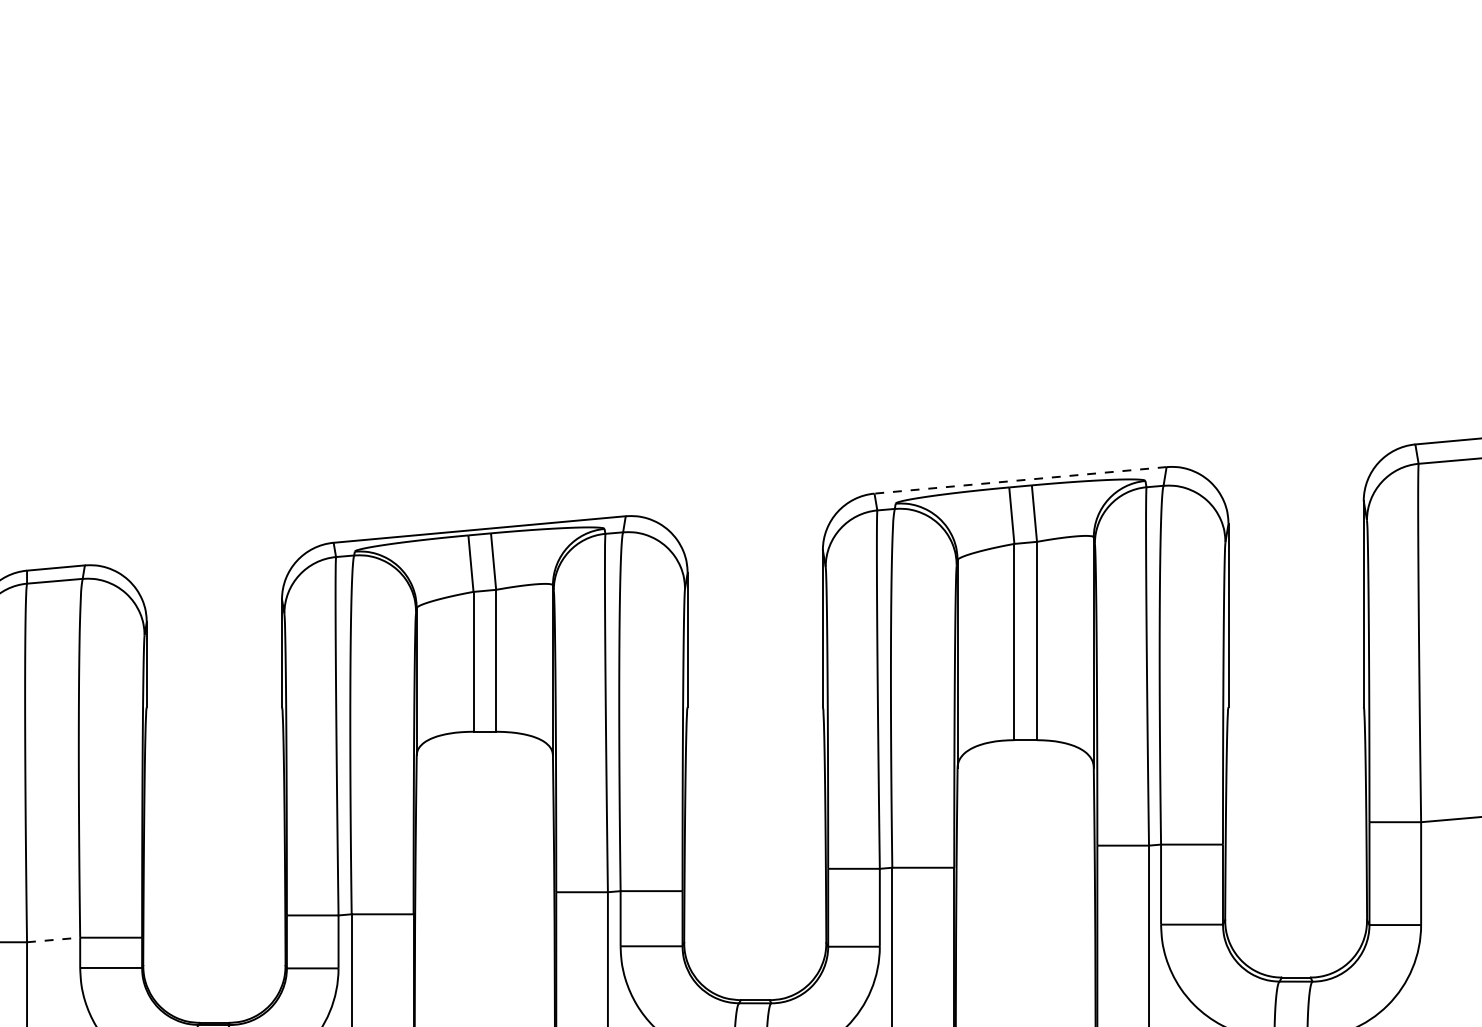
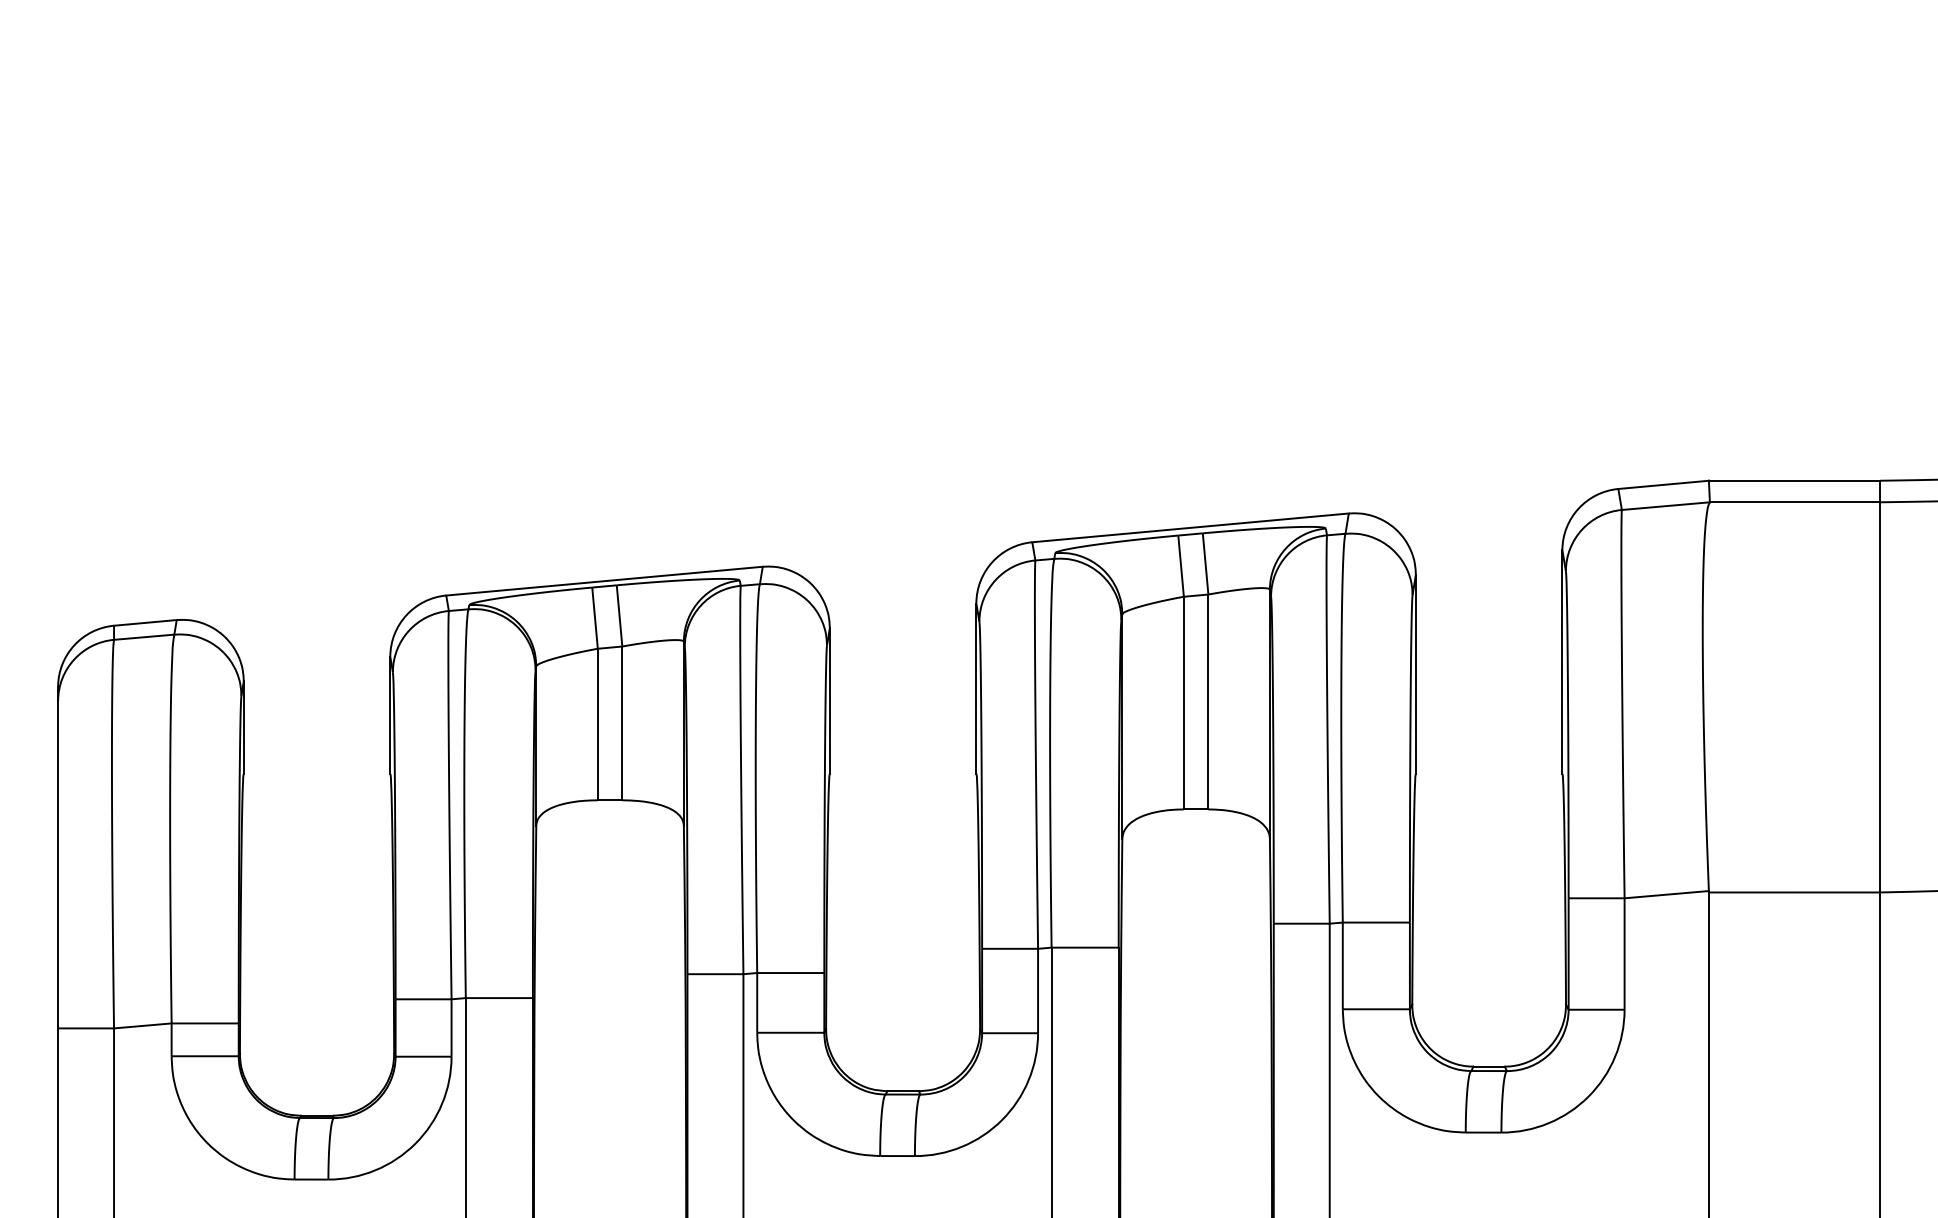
line: (1020, 479) -> (1190, 527), dashed -> solid
line: (53, 939) -> (142, 1025), dashed -> solid

